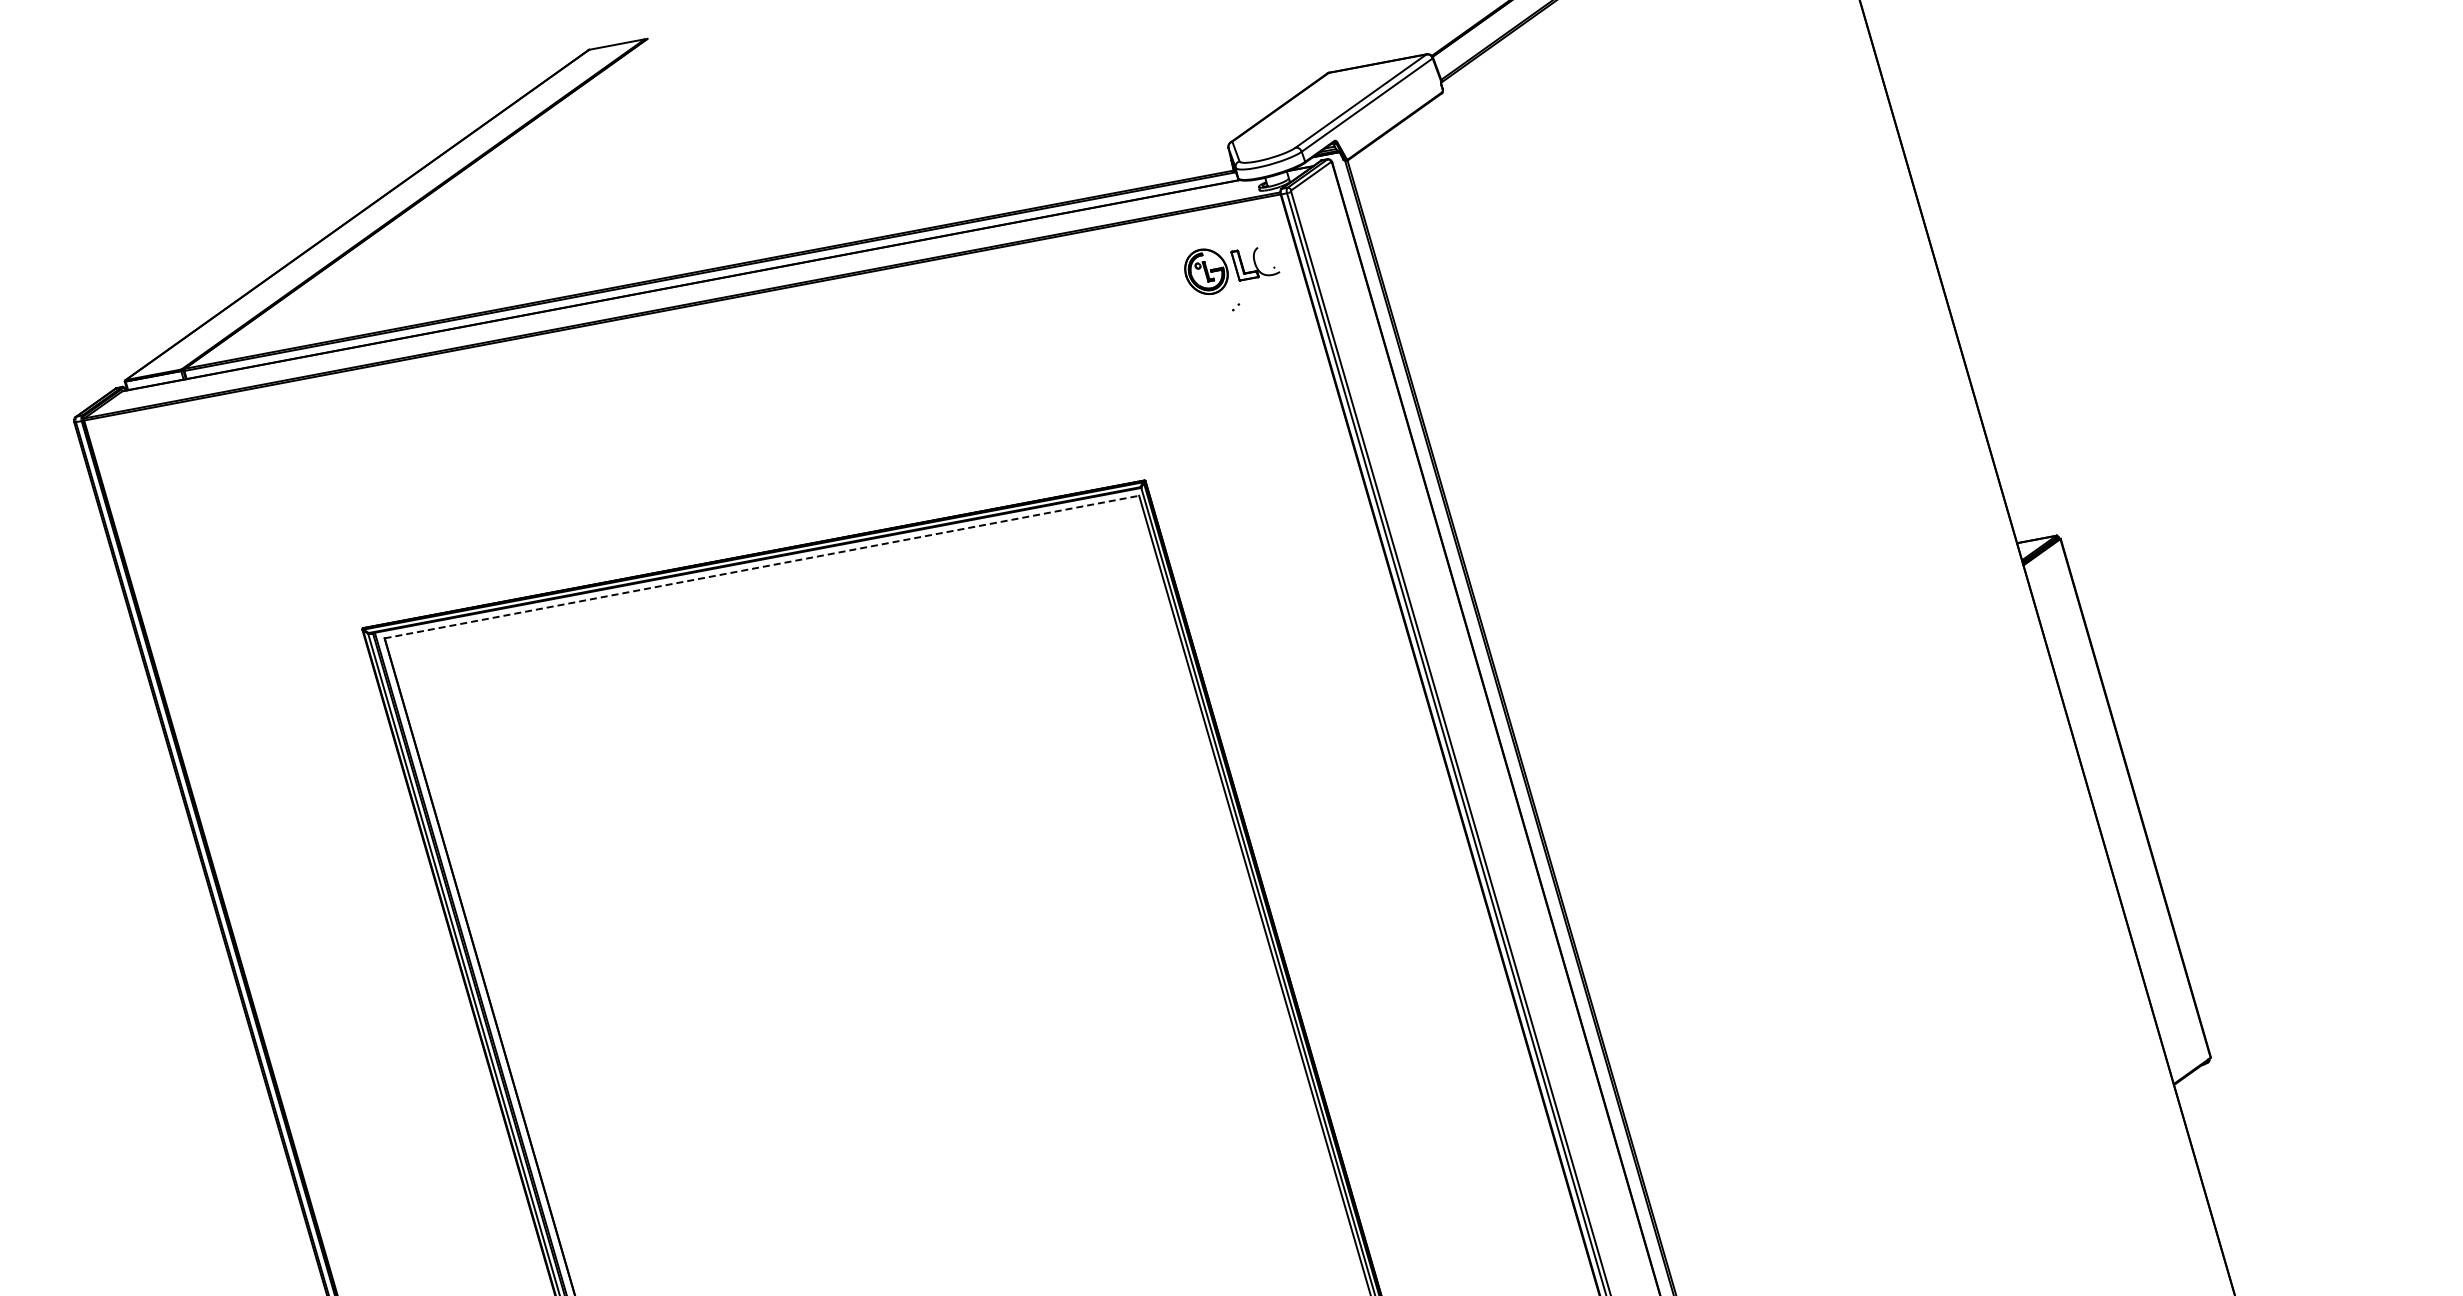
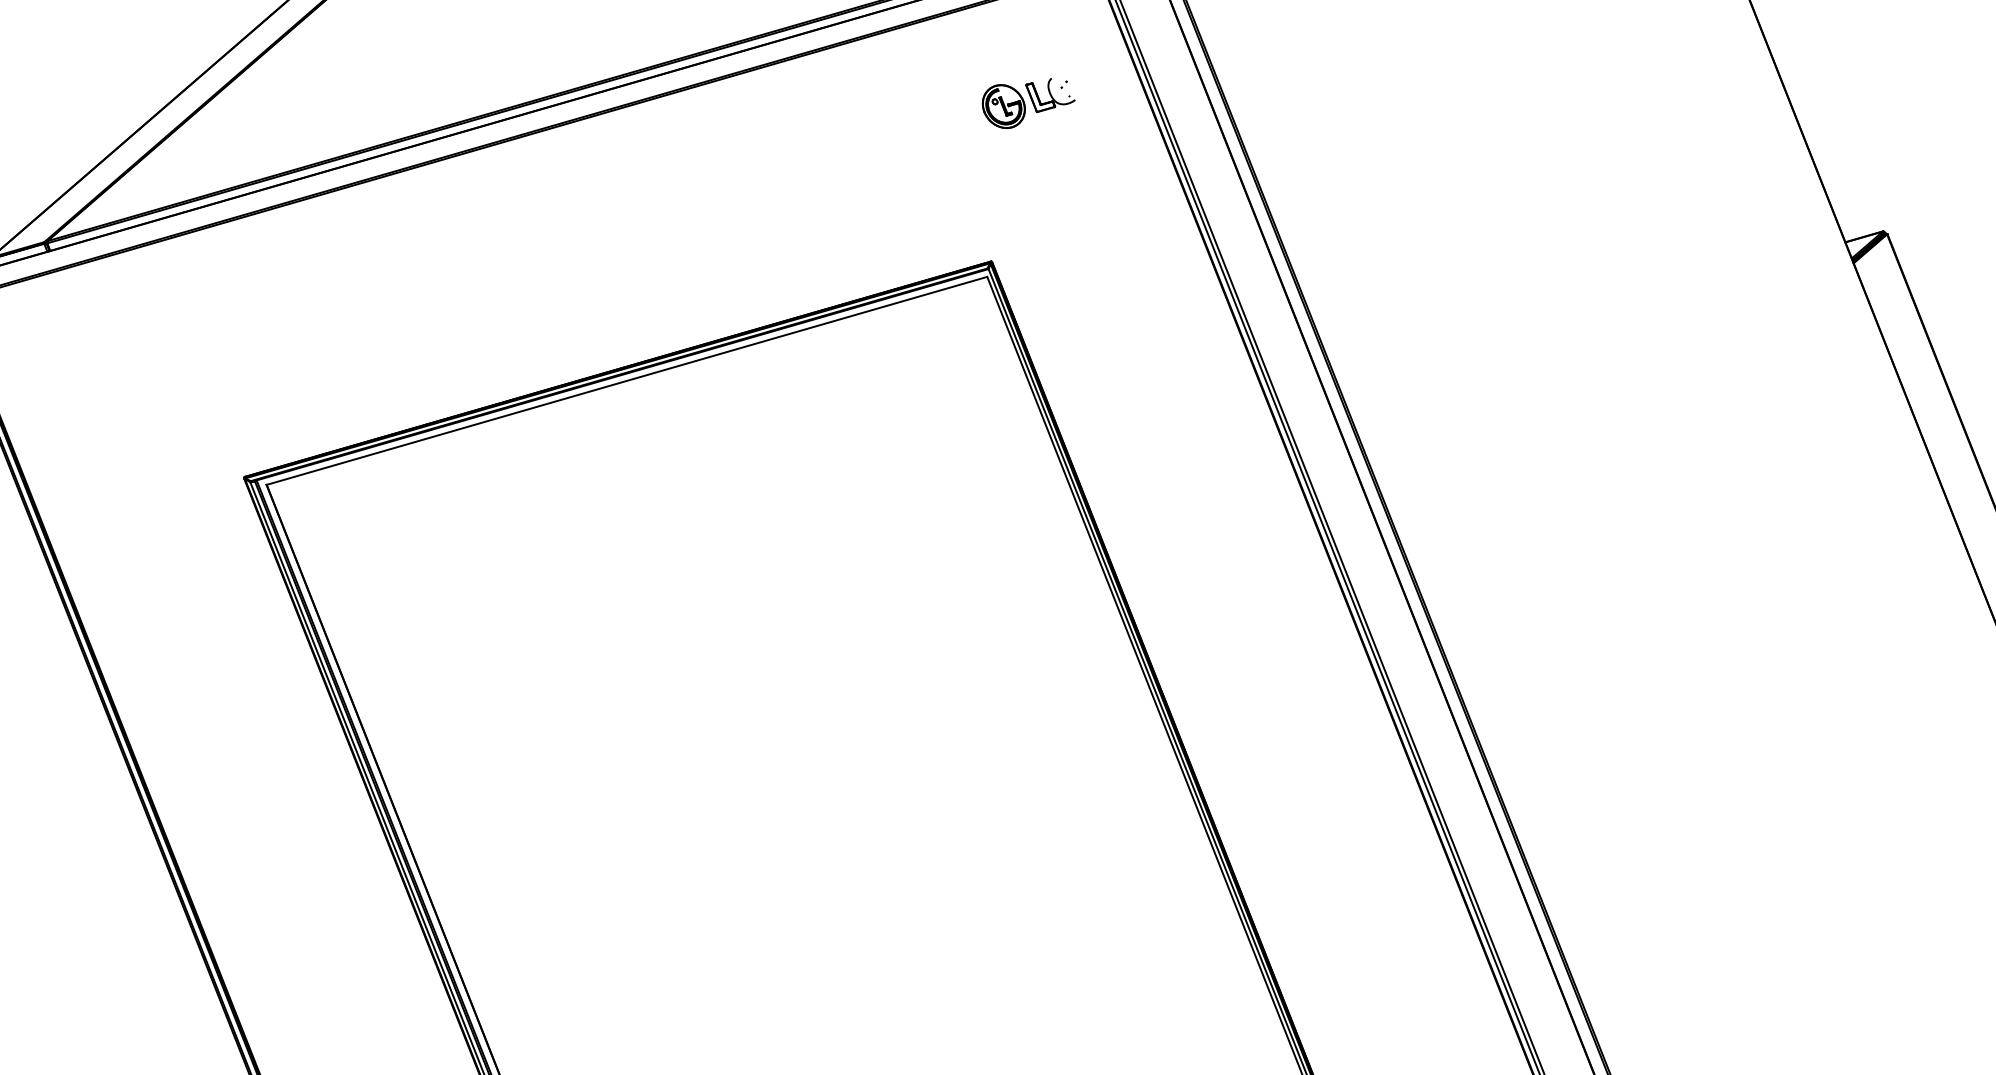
part: (1232, 270) -> (1029, 102), moved
line: (761, 567) -> (626, 381), dashed -> solid

